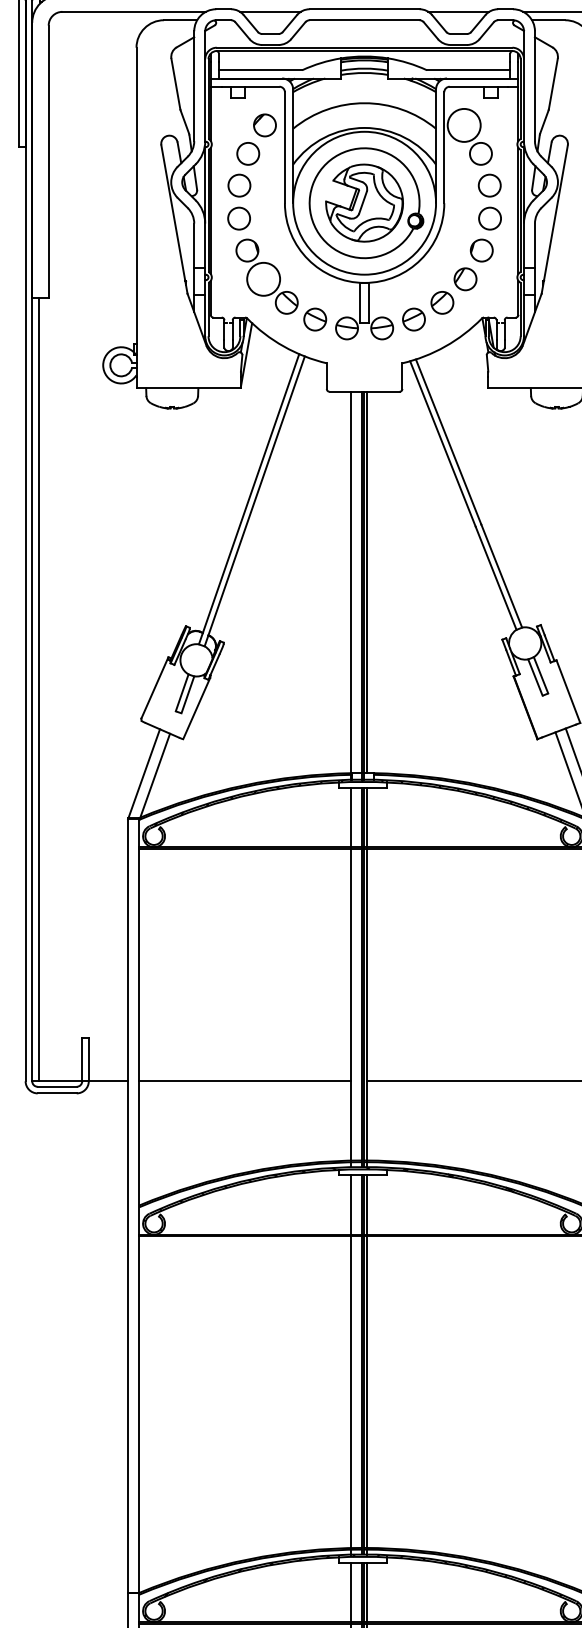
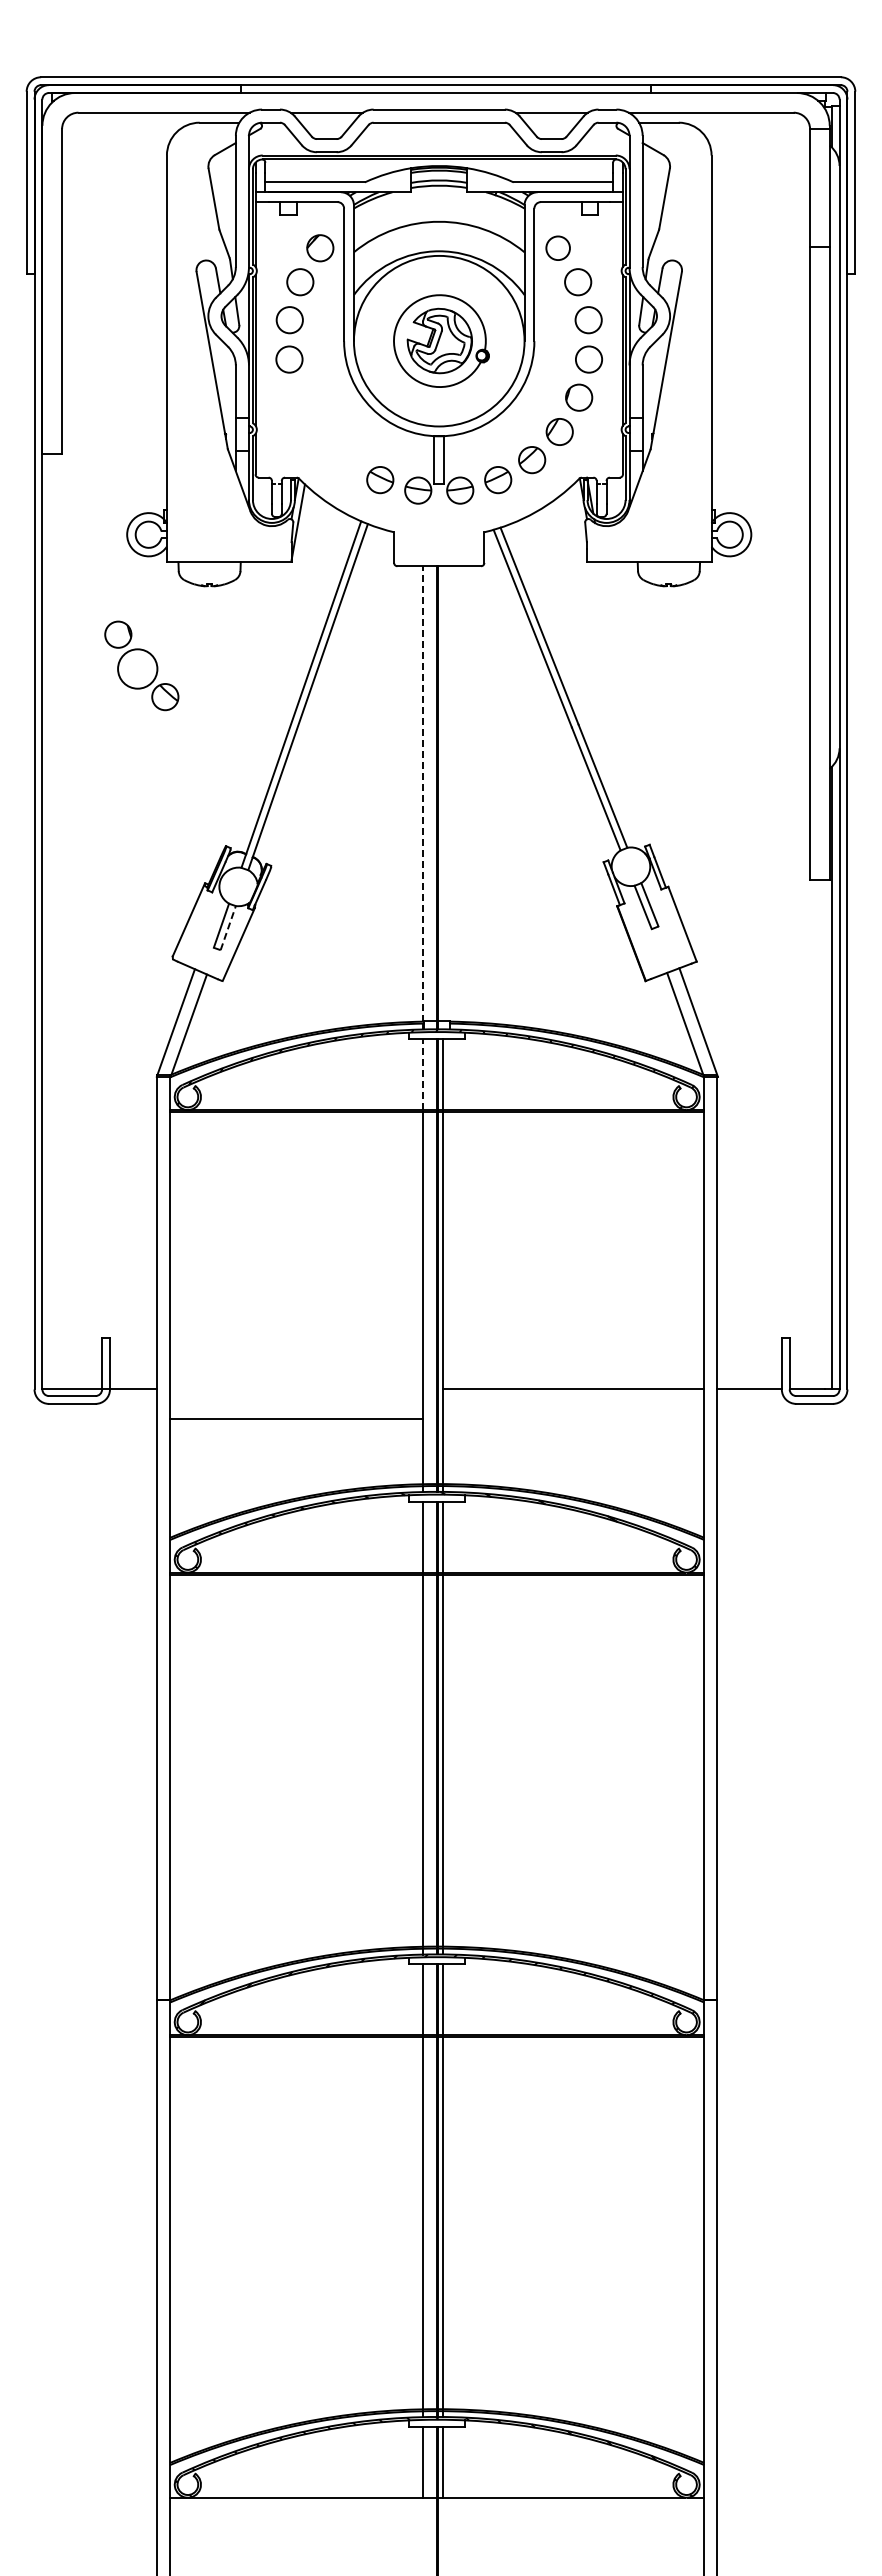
circle: (463, 124) -> (557, 247), size x0.6
part: (366, 202) -> (441, 340), size x0.7
part: (266, 276) -> (141, 665), moved
line: (350, 582) -> (422, 793), solid -> dashed
line: (367, 582) -> (442, 793), removed
line: (38, 689) -> (50, 921), removed
line: (188, 694) -> (228, 927), solid -> dashed
line: (350, 817) -> (422, 1074), solid -> dashed
line: (245, 1081) -> (296, 1419), moved

